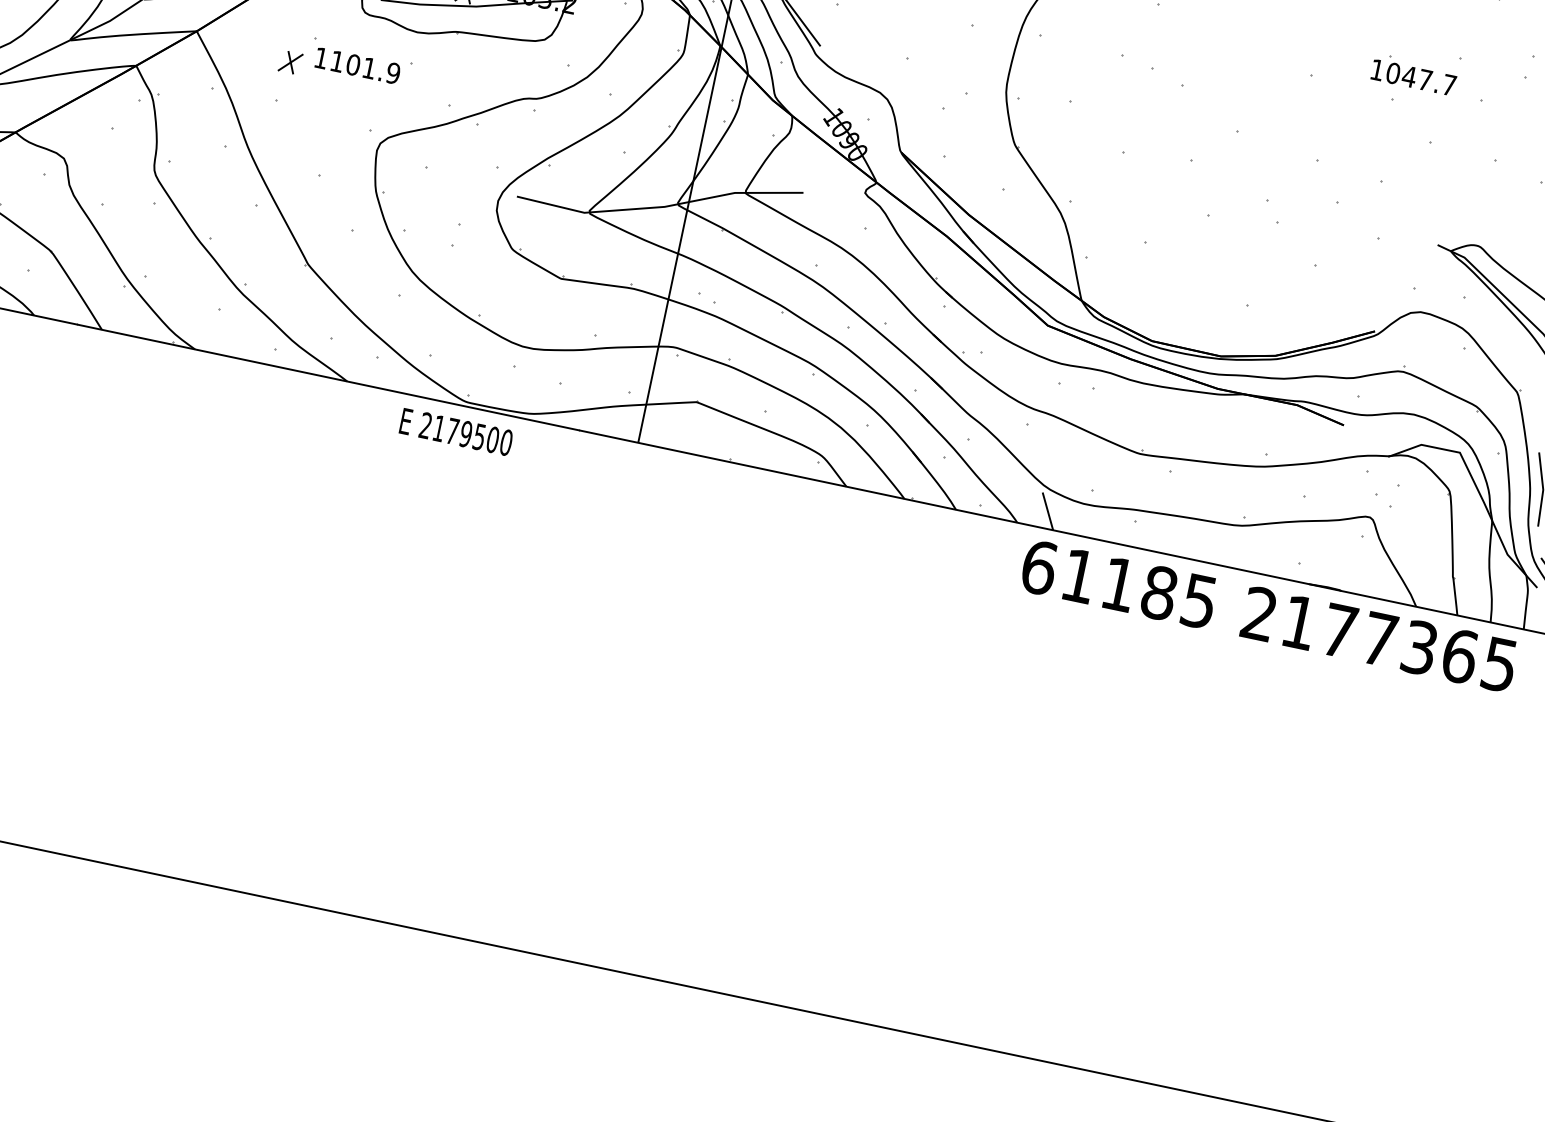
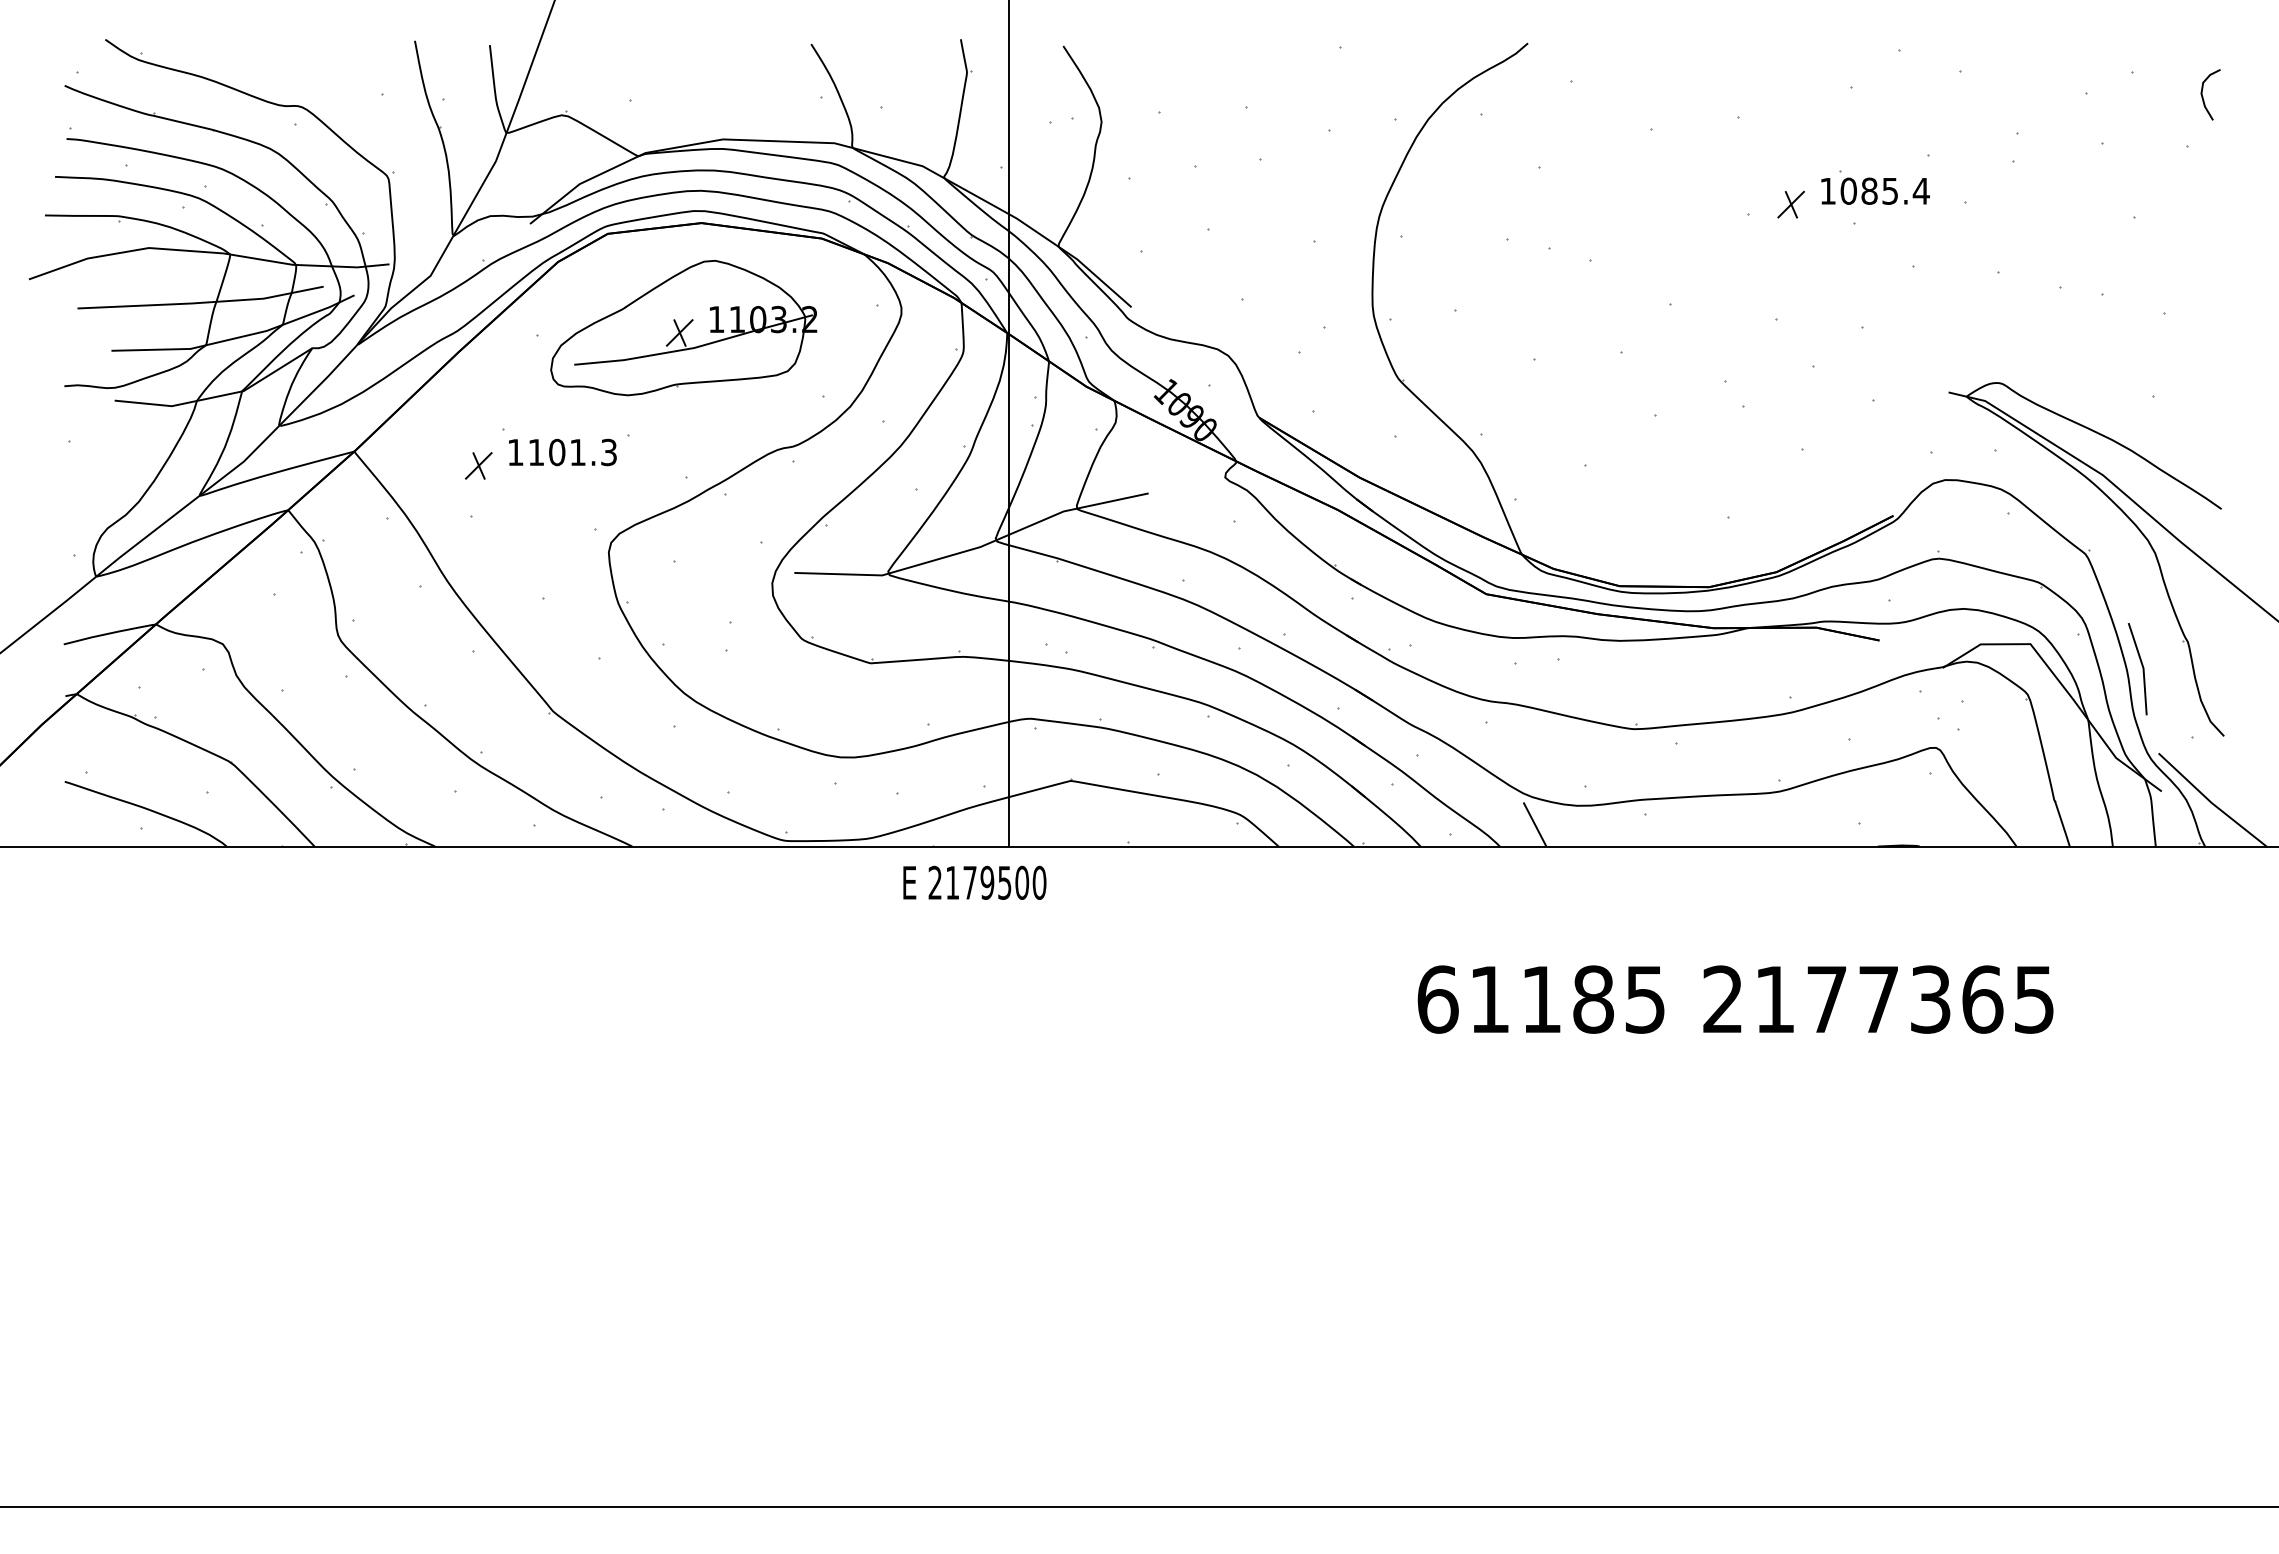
text: (393, 73) -> (608, 452), 1101.9 -> 1101.3
part: (1346, 74) -> (1790, 204), added
text: (1428, 80) -> (1894, 190), 1047.7 -> 1085.4
text: (456, 431) -> (974, 882), moved
text: (1269, 616) -> (1735, 999), moved

